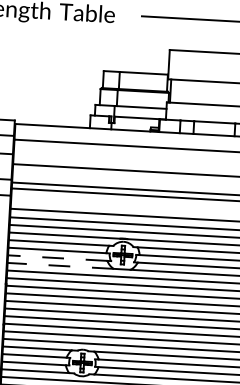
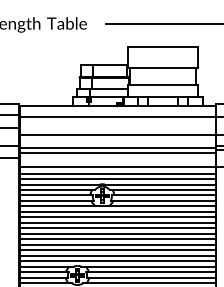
line: (57, 257) -> (55, 200), dashed -> solid
line: (60, 265) -> (57, 206), dashed -> solid

